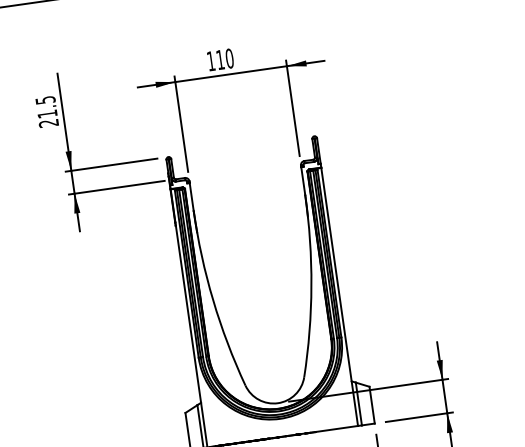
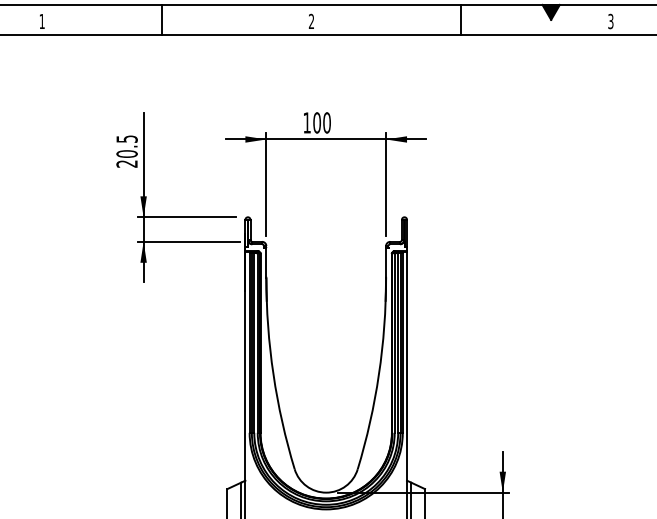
text: (219, 59) -> (316, 122), 110 -> 100
text: (46, 113) -> (126, 153), 21.5 -> 20.5

